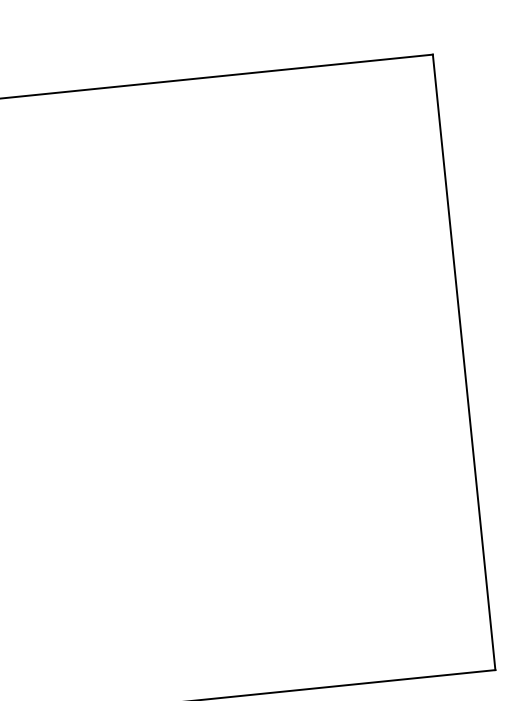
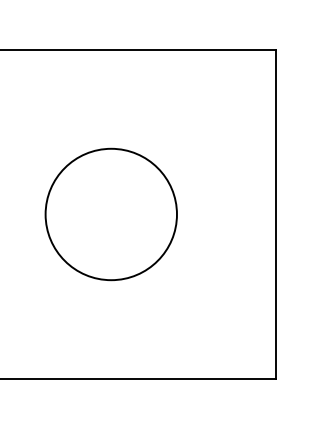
circle: (154, 393) -> (110, 214), added

